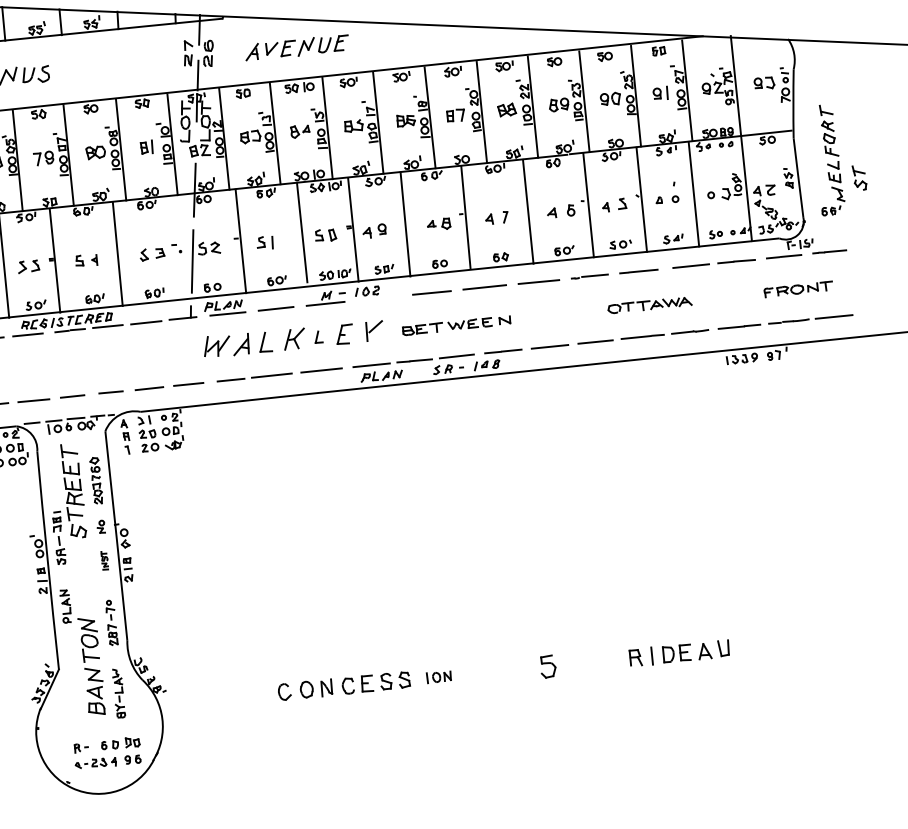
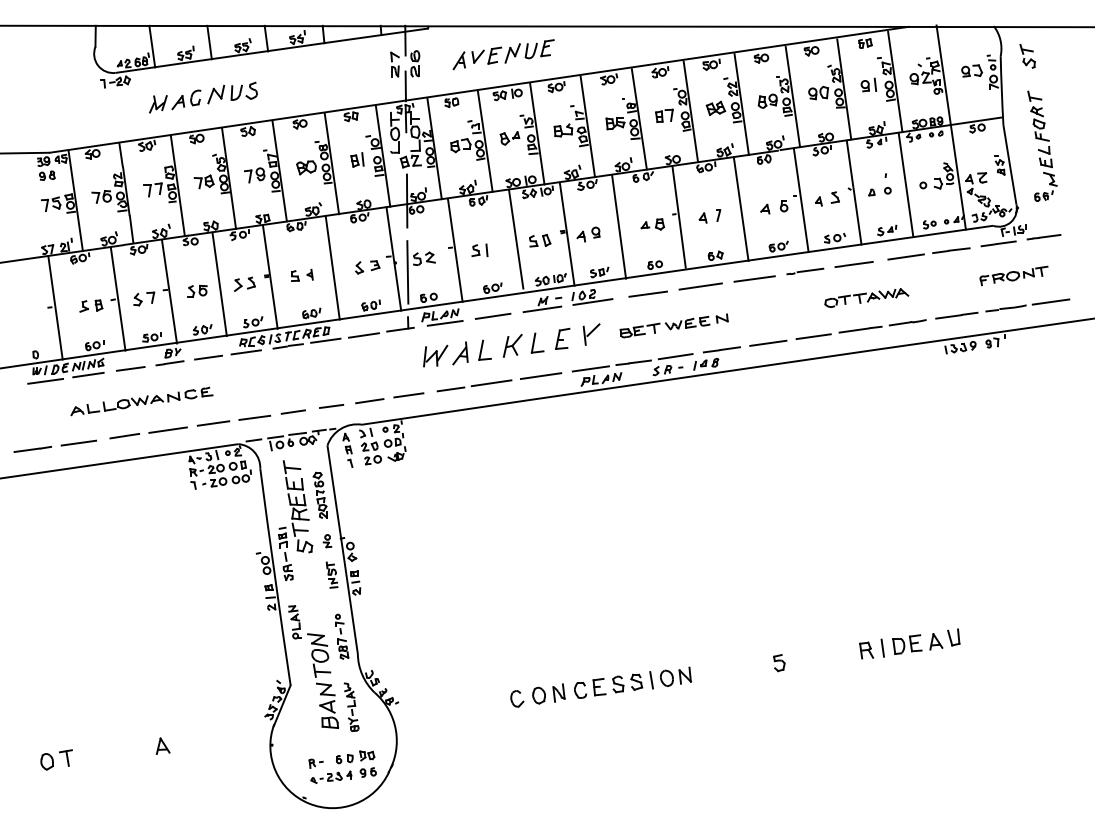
part: (859, 178) -> (1027, 56), moved
line: (178, 247) -> (393, 258), added
line: (375, 298) -> (592, 301), added
part: (319, 336) -> (537, 342), size x1.67
part: (104, 560) -> (331, 574), size x1.43
part: (548, 667) -> (779, 663), size x0.71
part: (438, 676) -> (670, 677), size x1.67

